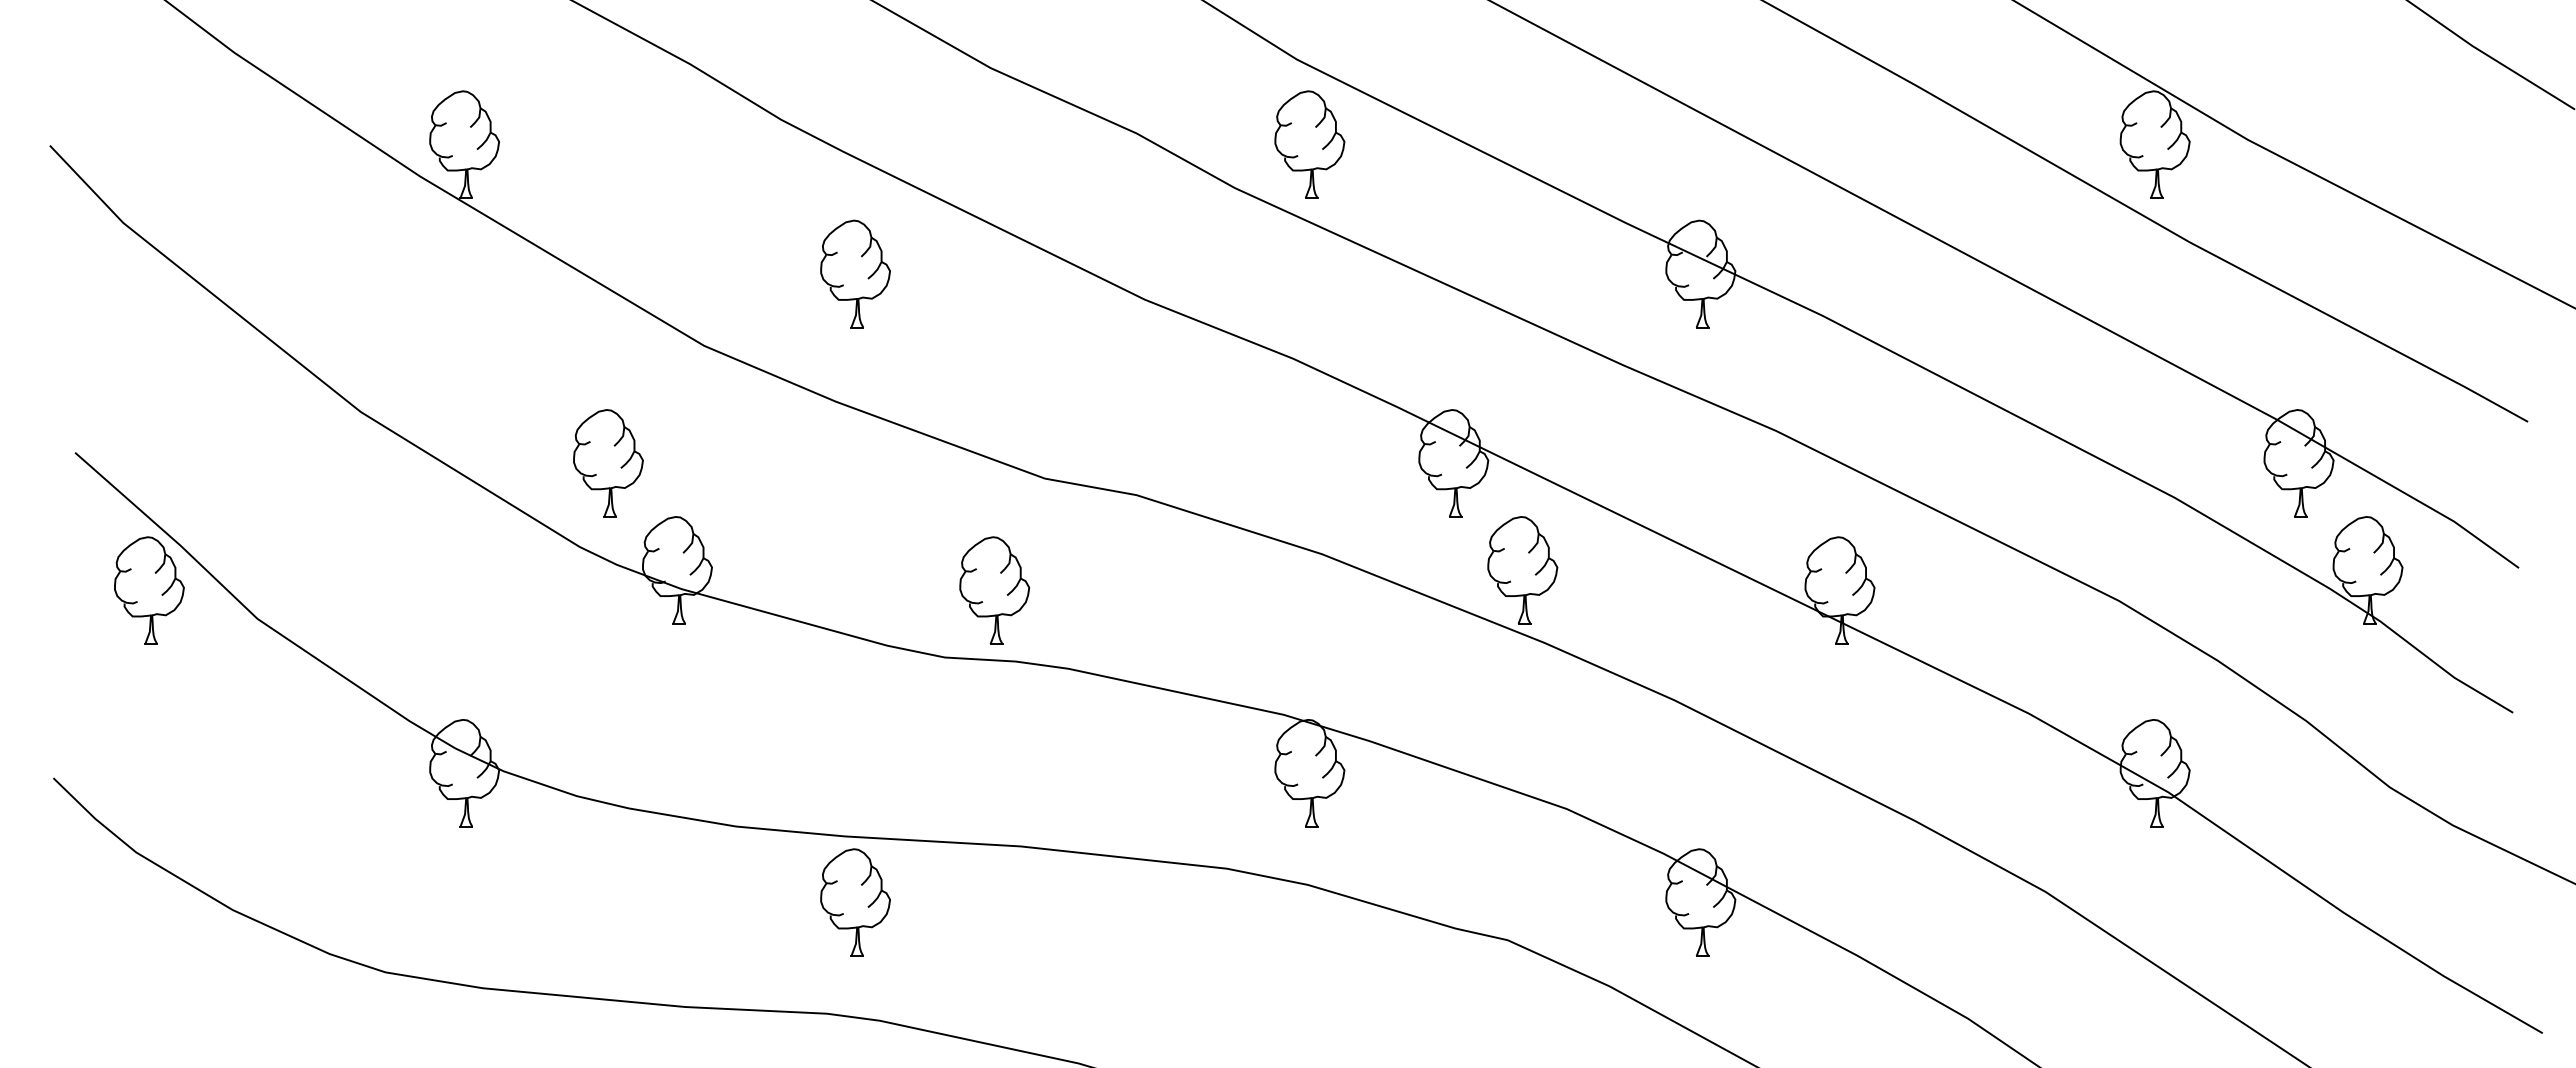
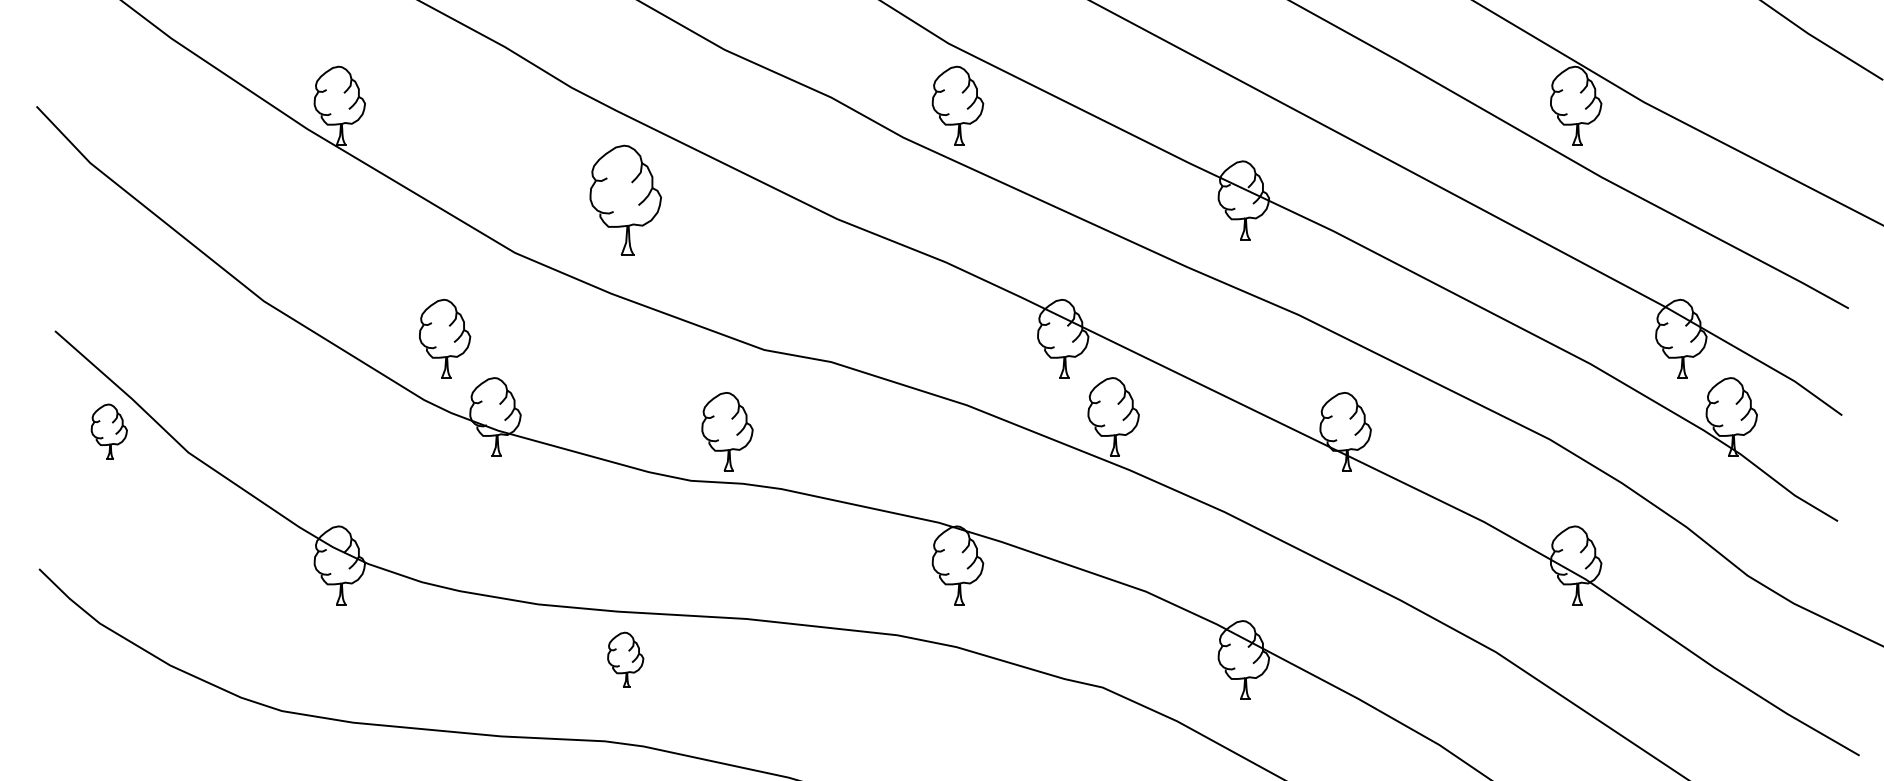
part: (855, 273) -> (625, 199), size x1.4
part: (149, 590) -> (109, 431), size x0.7
part: (855, 902) -> (625, 659), size x0.7

